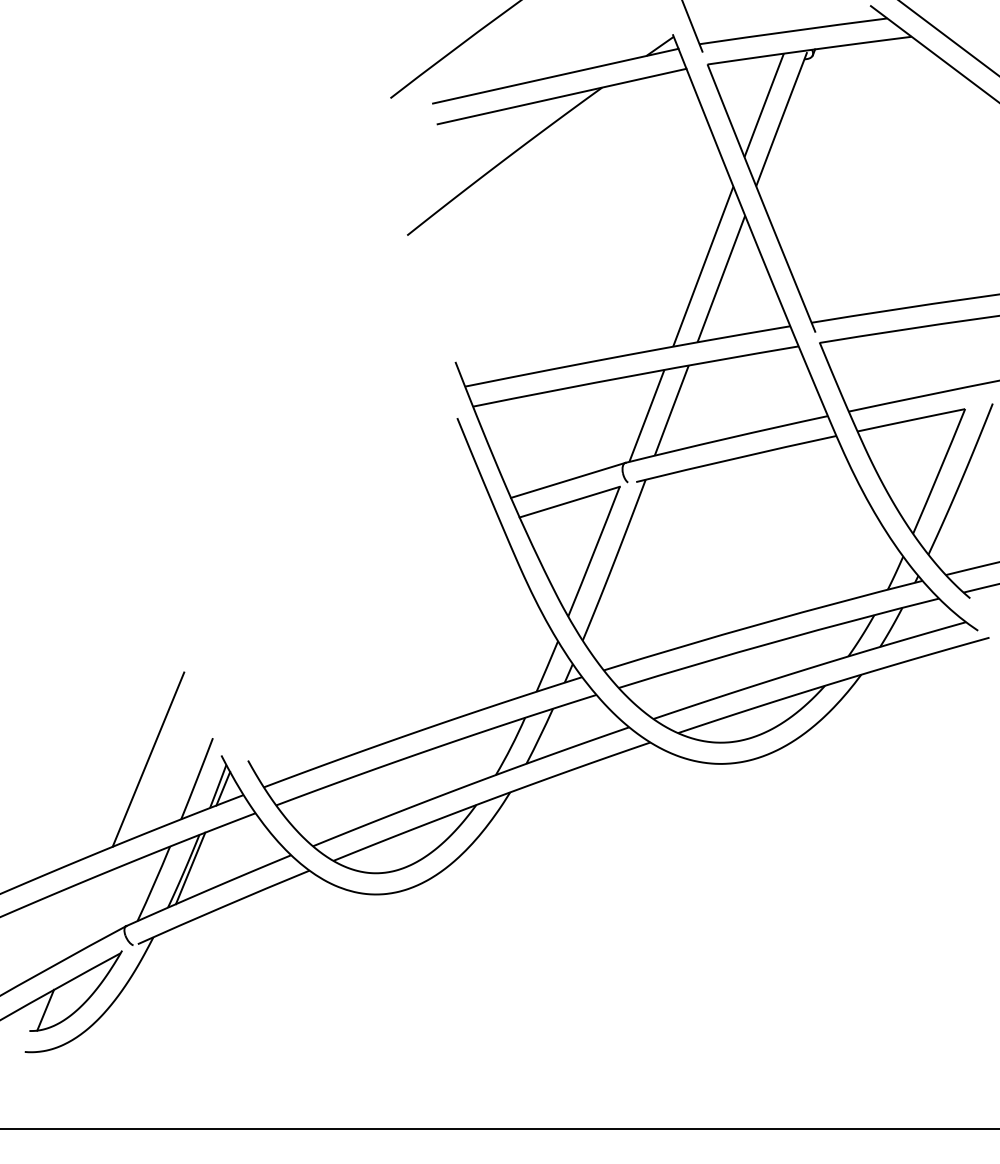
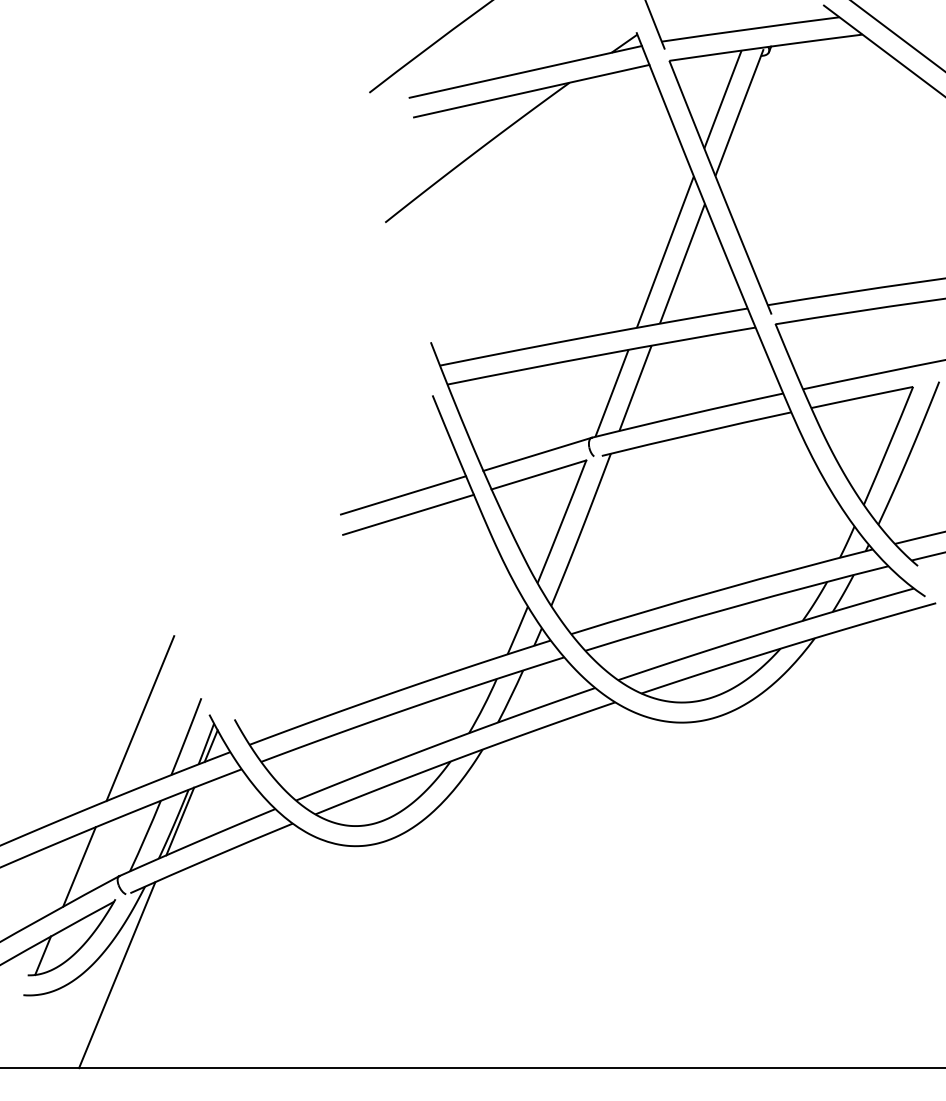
line: (426, 523) -> (403, 495), added
line: (431, 544) -> (408, 515), added
line: (83, 916) -> (78, 867), added
line: (123, 1030) -> (116, 974), added

